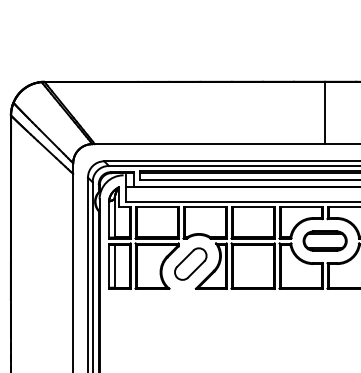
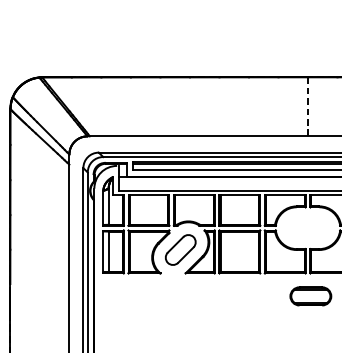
line: (325, 113) -> (308, 107), solid -> dashed
part: (324, 240) -> (310, 295), moved

